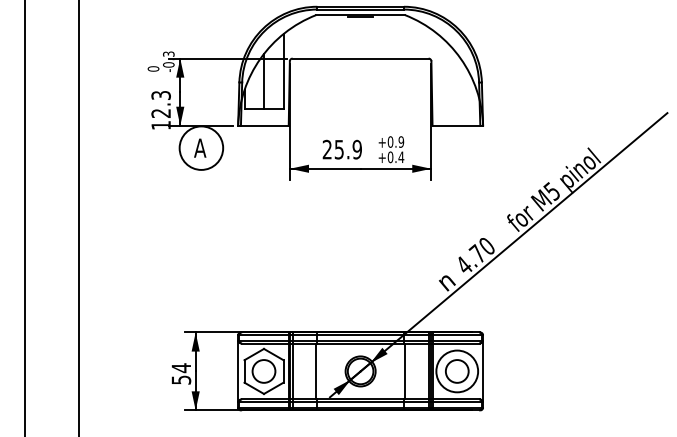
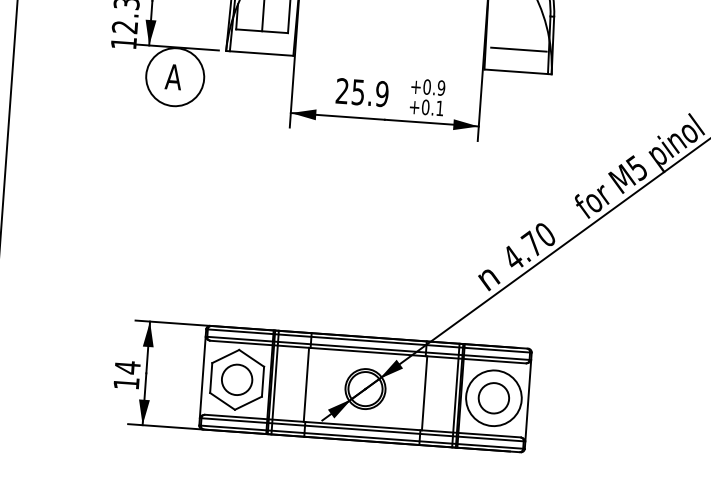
line: (457, 109) -> (519, 50), added
text: (401, 156) -> (440, 107), +0.4 -> +0.1
text: (181, 379) -> (126, 382), 54 -> 14

